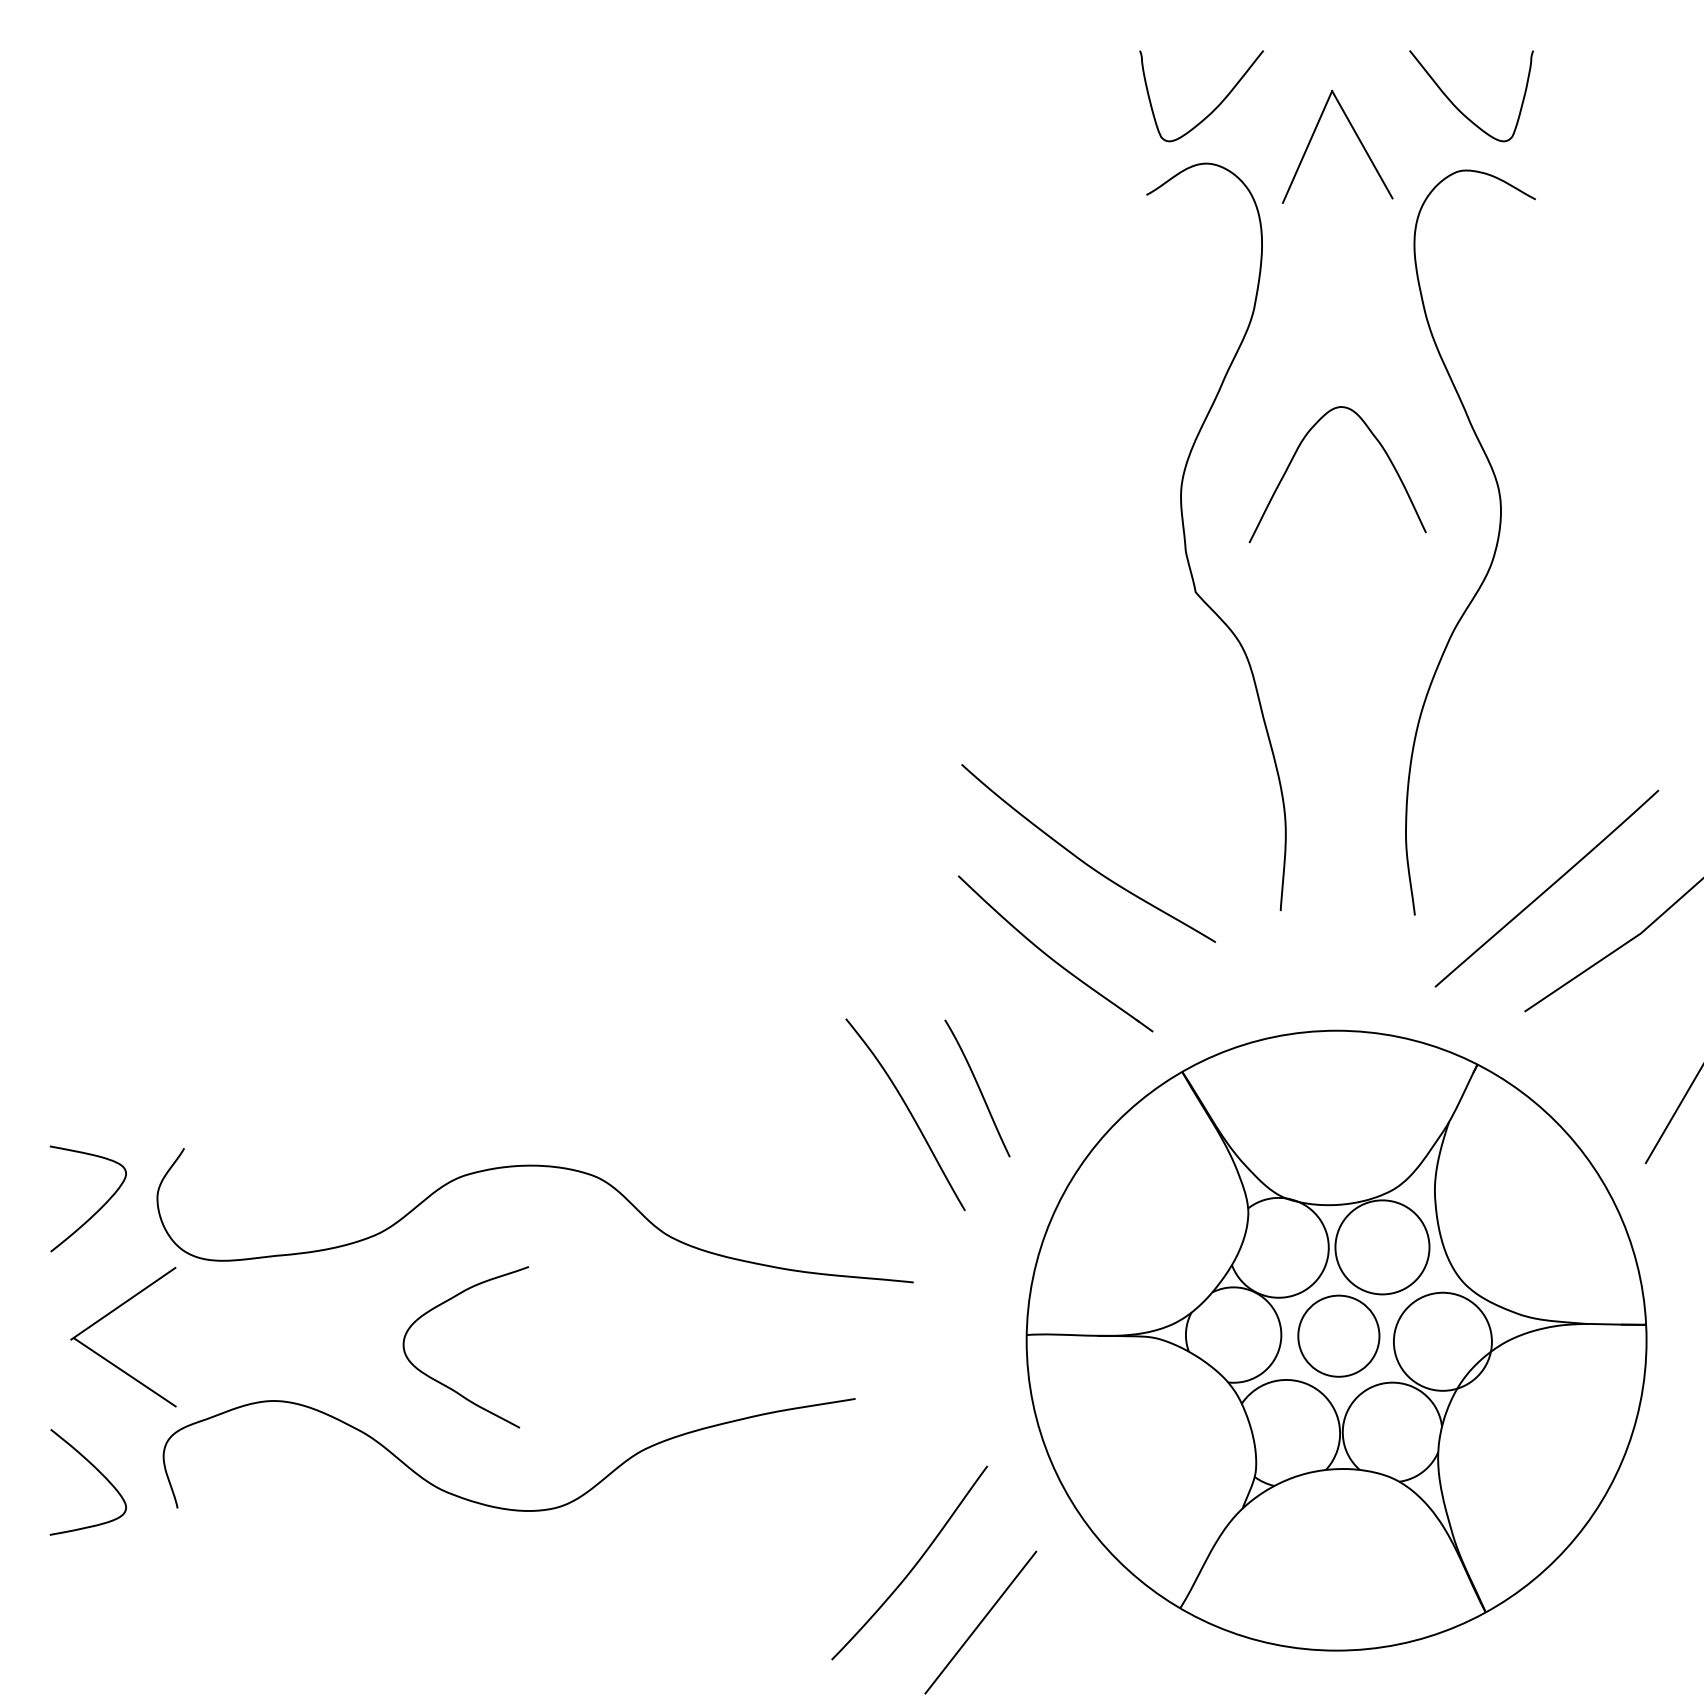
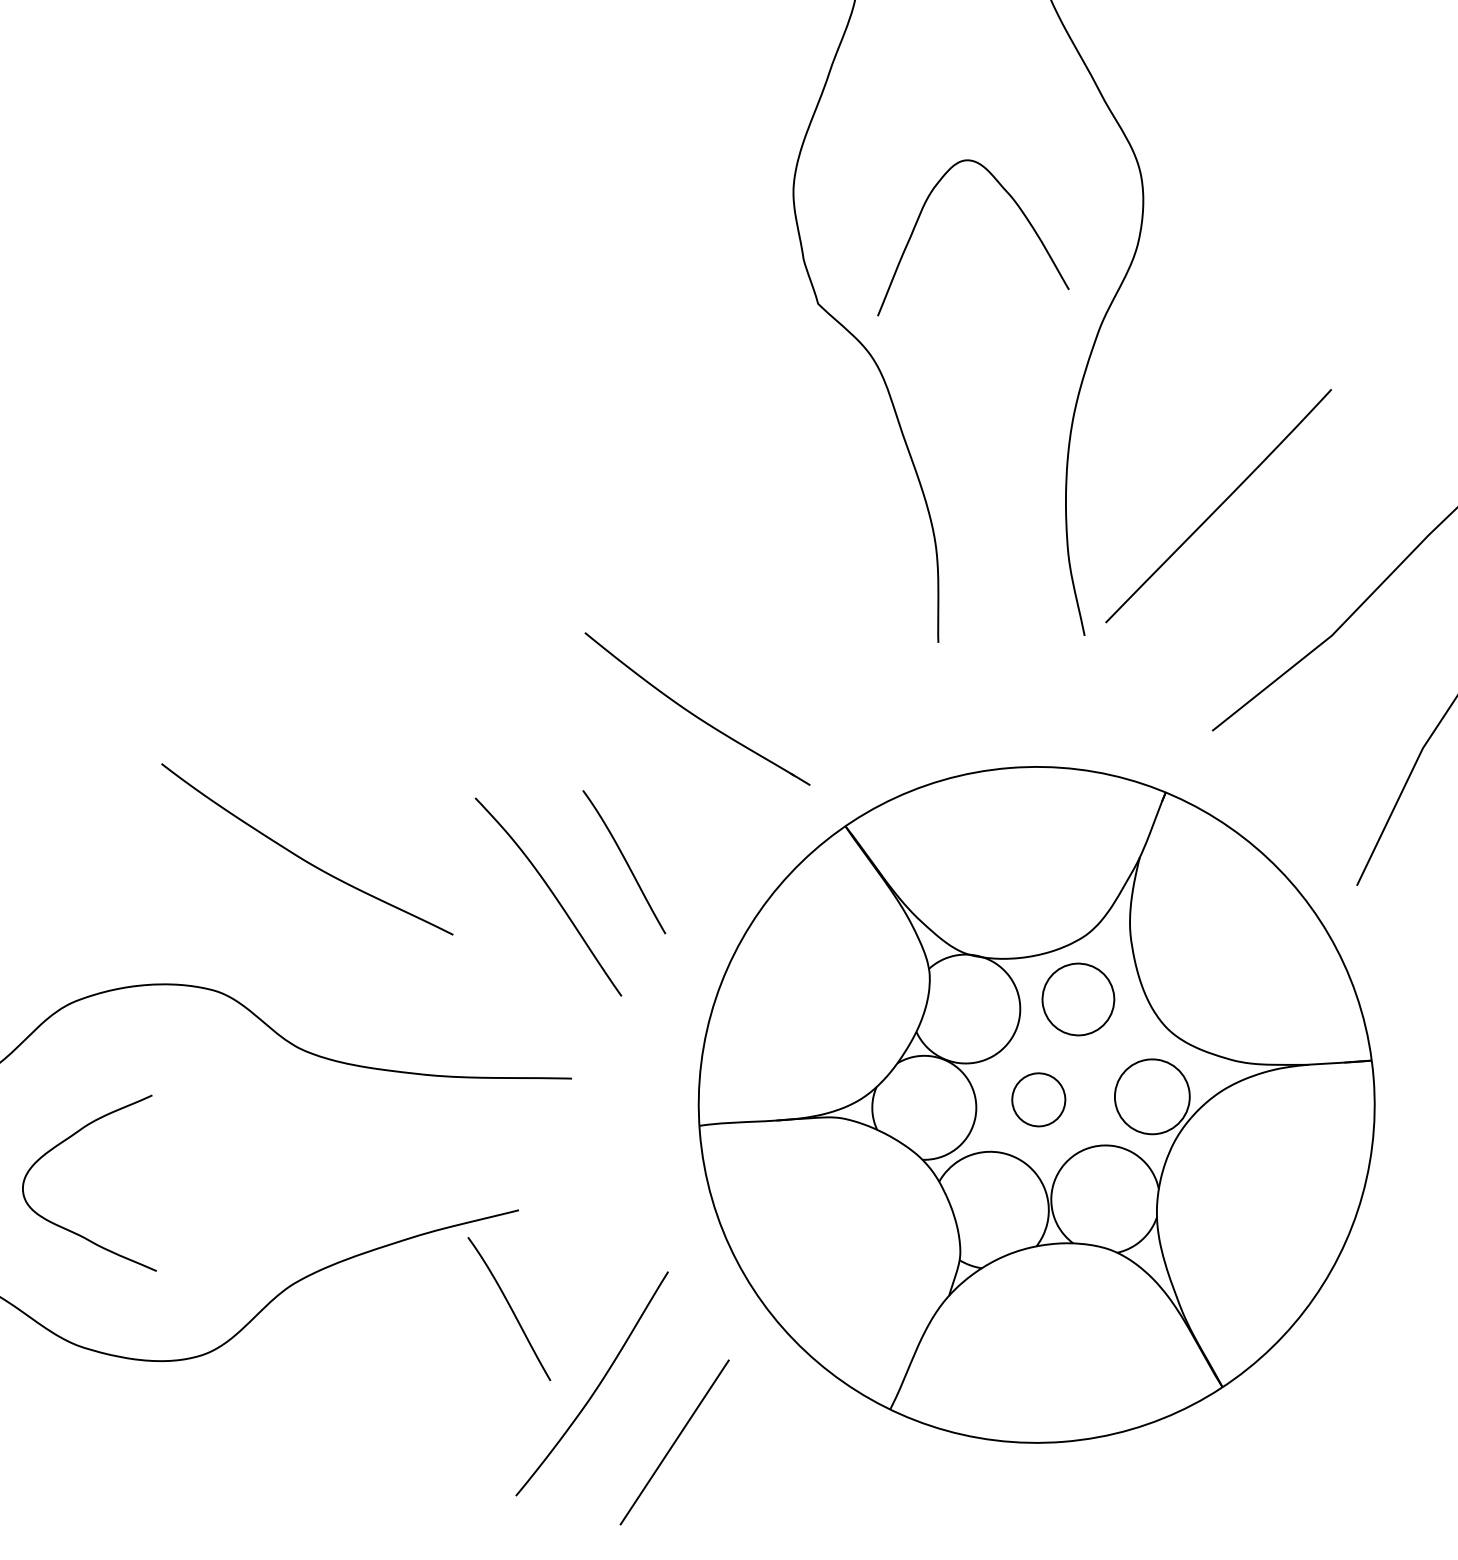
curve: (1296, 453) -> (921, 214), moved
curve: (1083, 860) -> (302, 857), moved
curve: (1546, 888) -> (1218, 505), moved
circle: (1382, 1247) -> (1078, 999), size x0.7
circle: (1338, 1335) -> (1038, 1099), size x0.6
circle: (1442, 1341) -> (1151, 1096), size x0.7
curve: (840, 1488) -> (510, 1308), added

